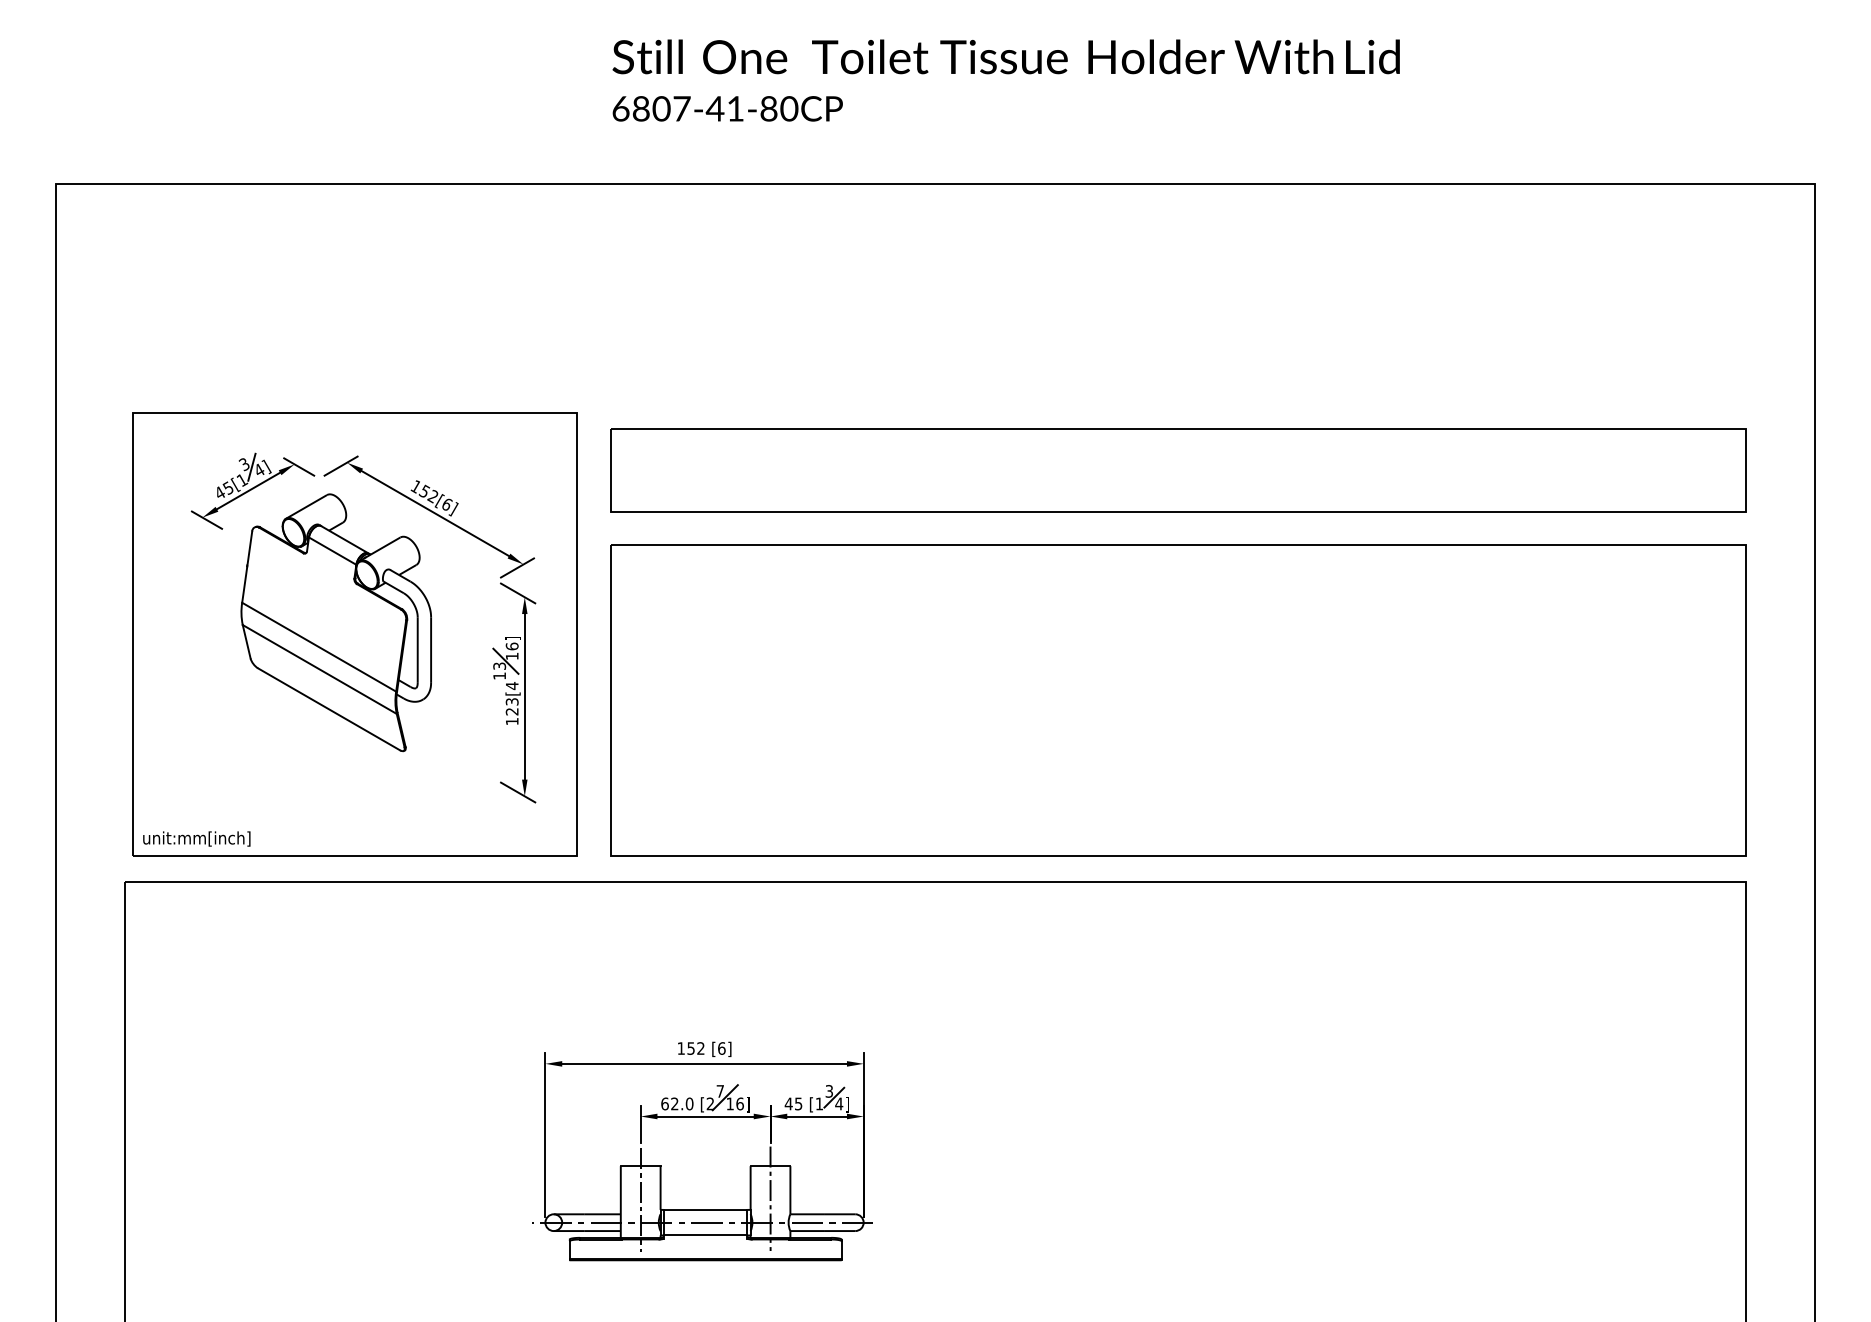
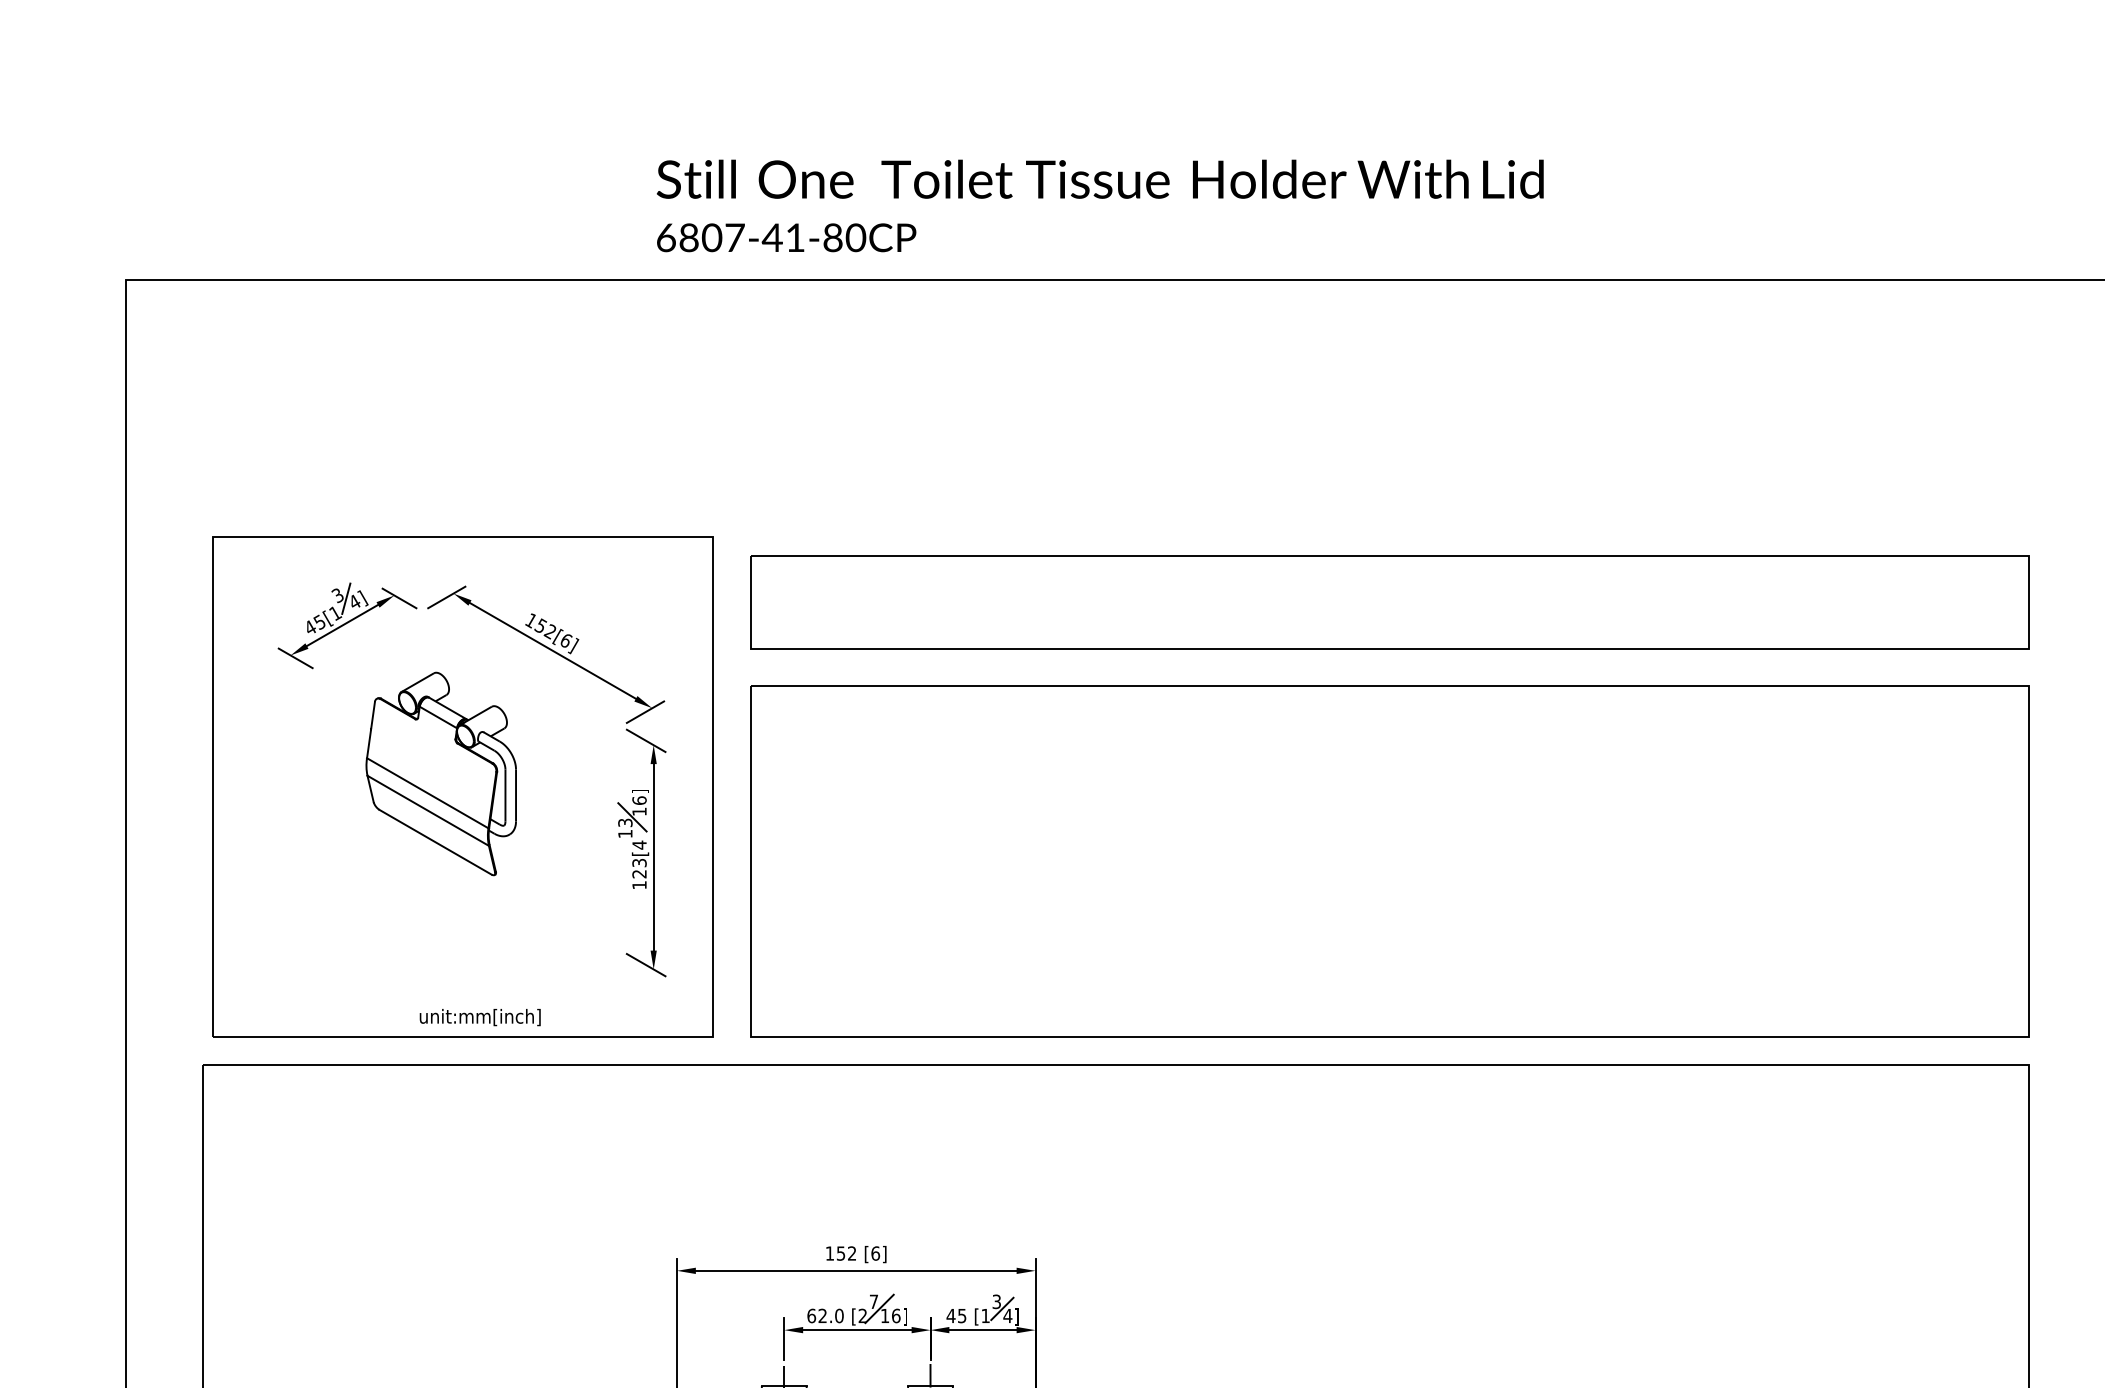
text: (1005, 80) -> (1099, 205), moved
part: (335, 622) -> (440, 773), size x0.7
text: (196, 838) -> (479, 1016), moved

